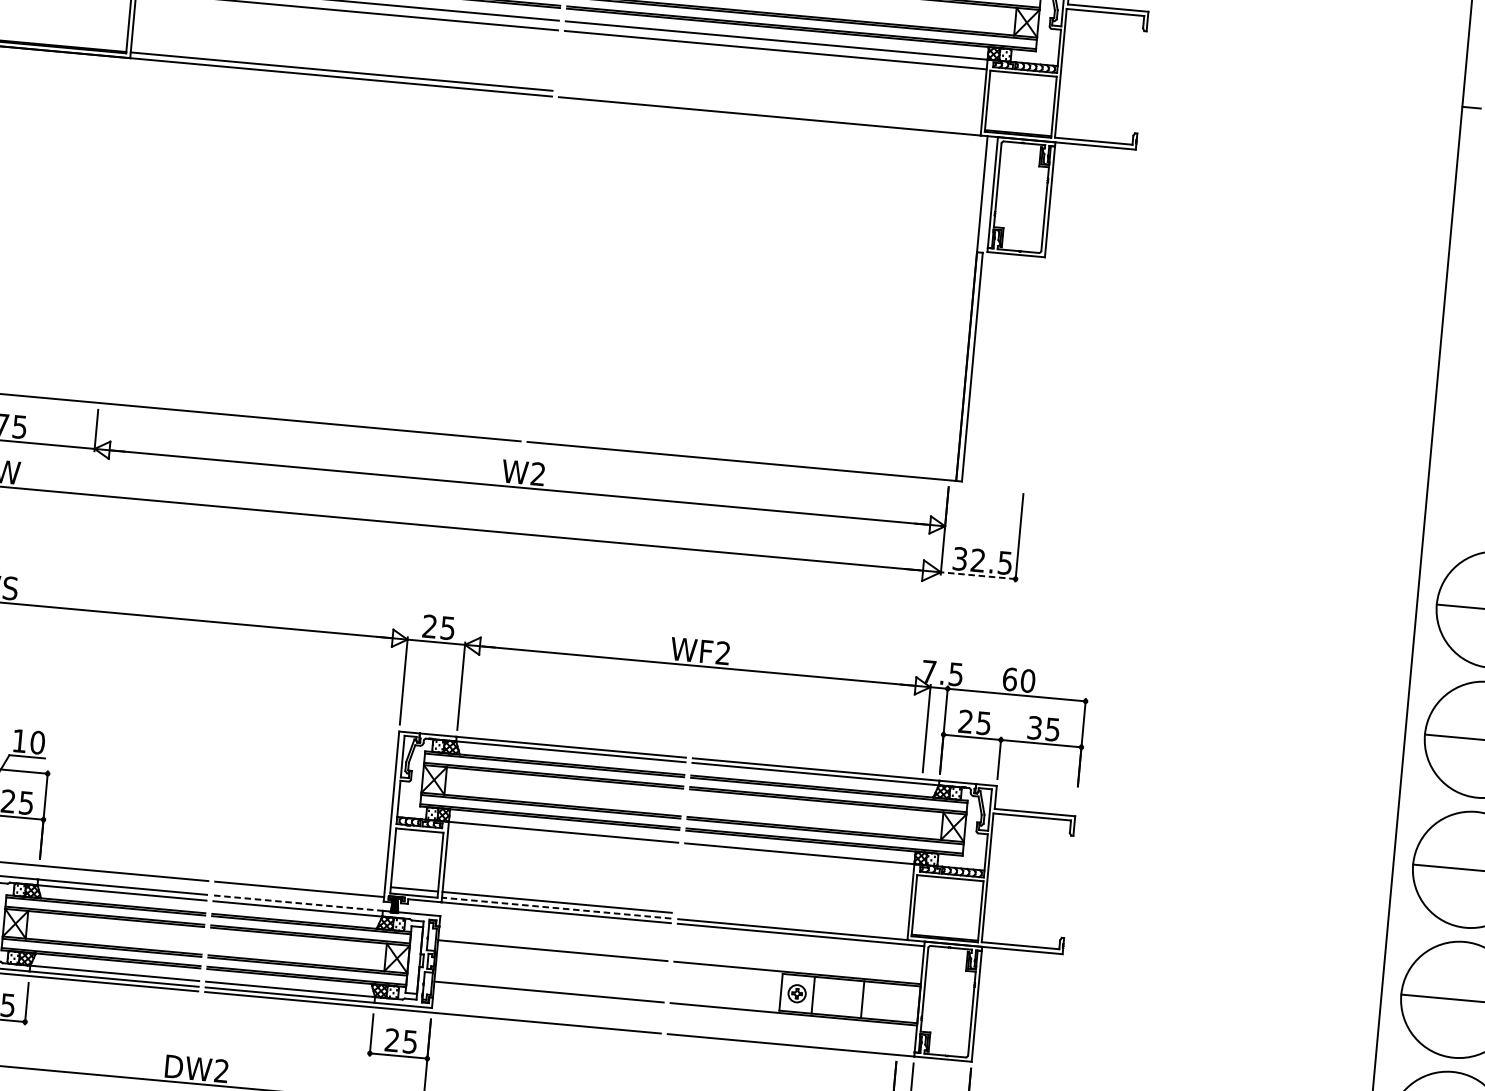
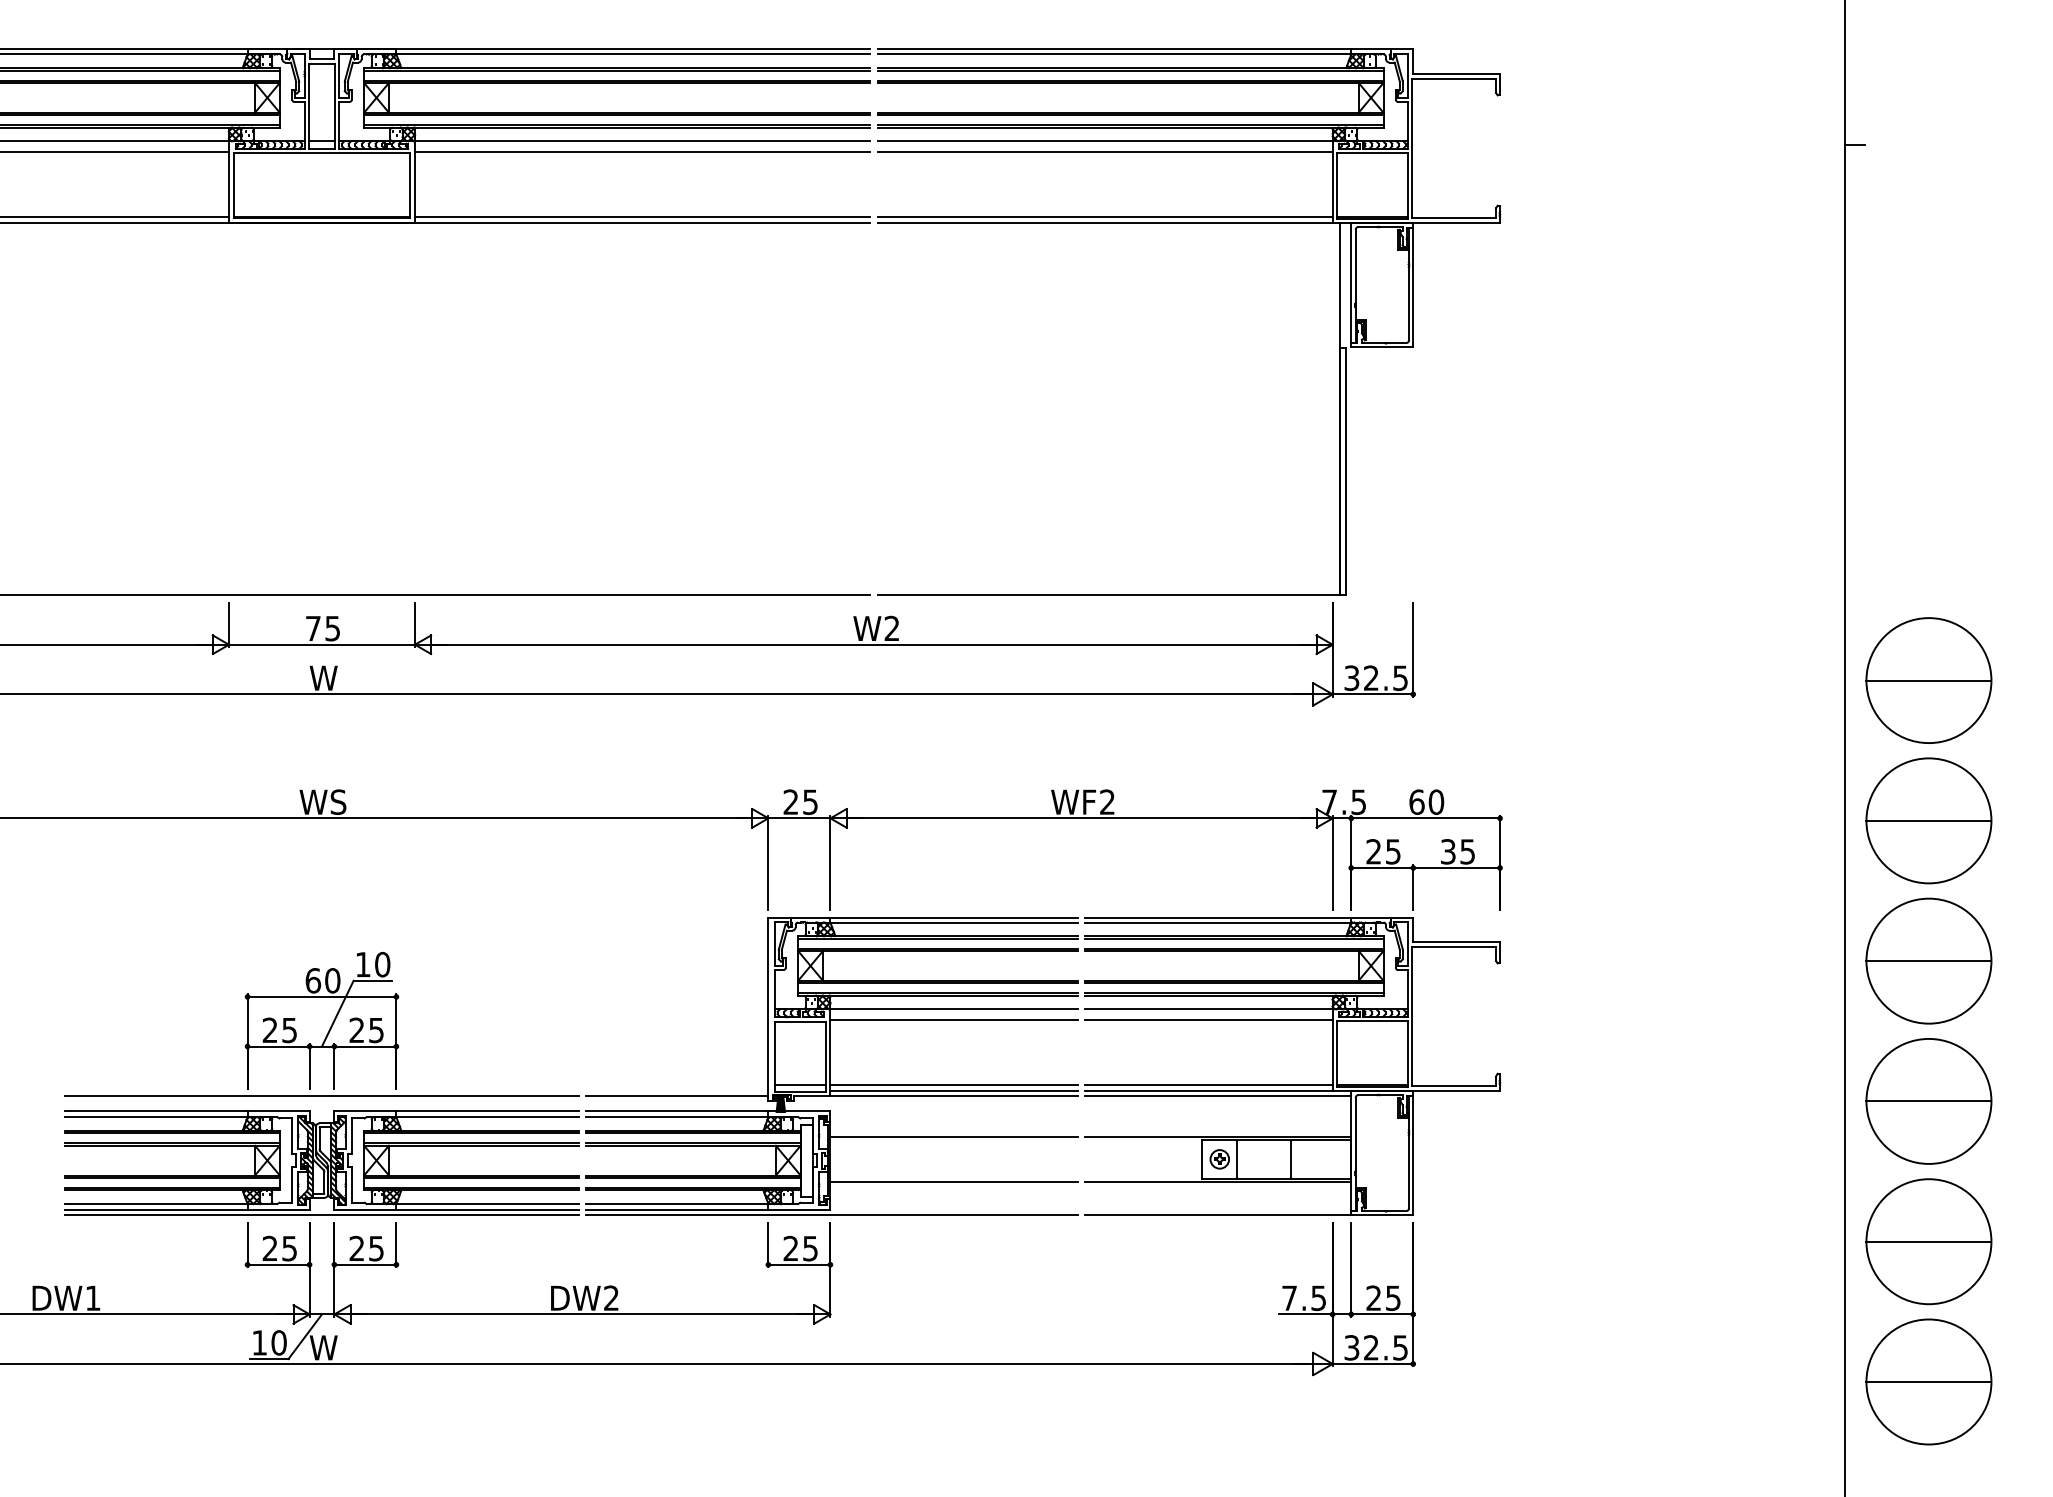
line: (769, 110) -> (1104, 216), added
line: (977, 575) -> (1372, 694), dashed -> solid
line: (562, 841) -> (953, 1019), added
line: (798, 863) -> (1208, 1019), added
line: (298, 903) -> (677, 1111), dashed -> solid
line: (556, 908) -> (954, 1091), dashed -> solid
line: (792, 923) -> (1208, 1084), added

